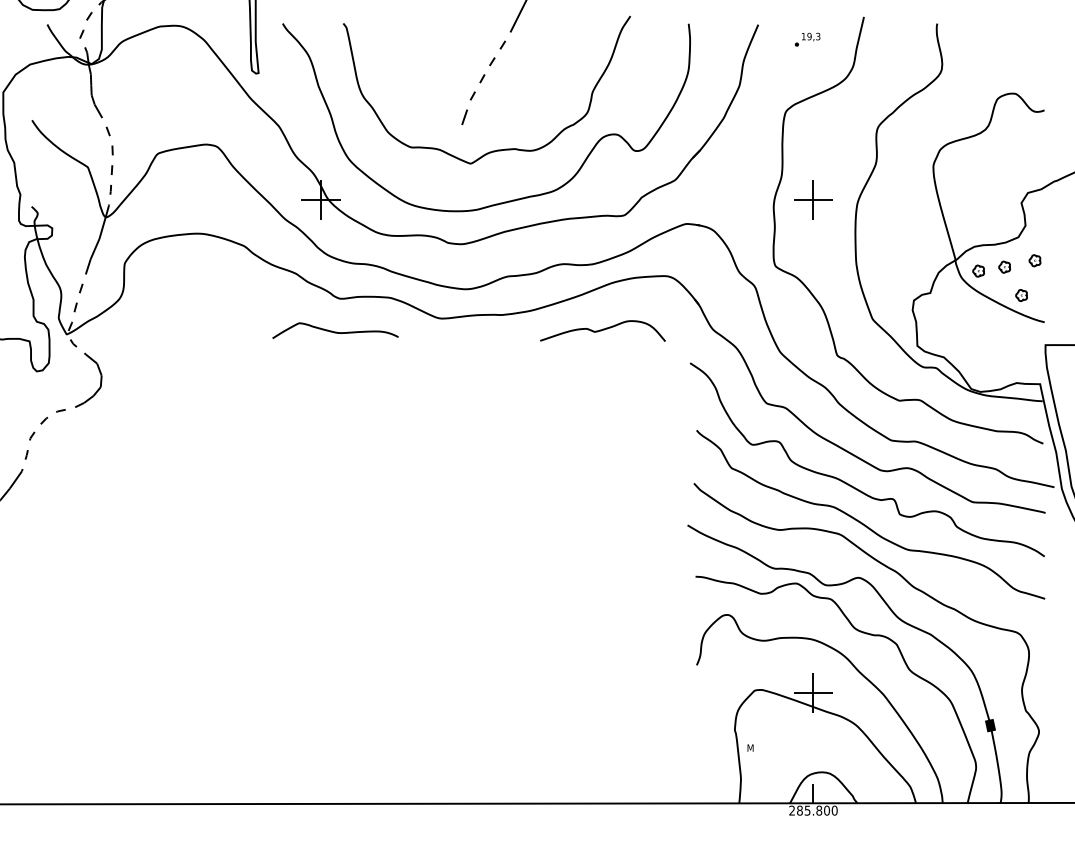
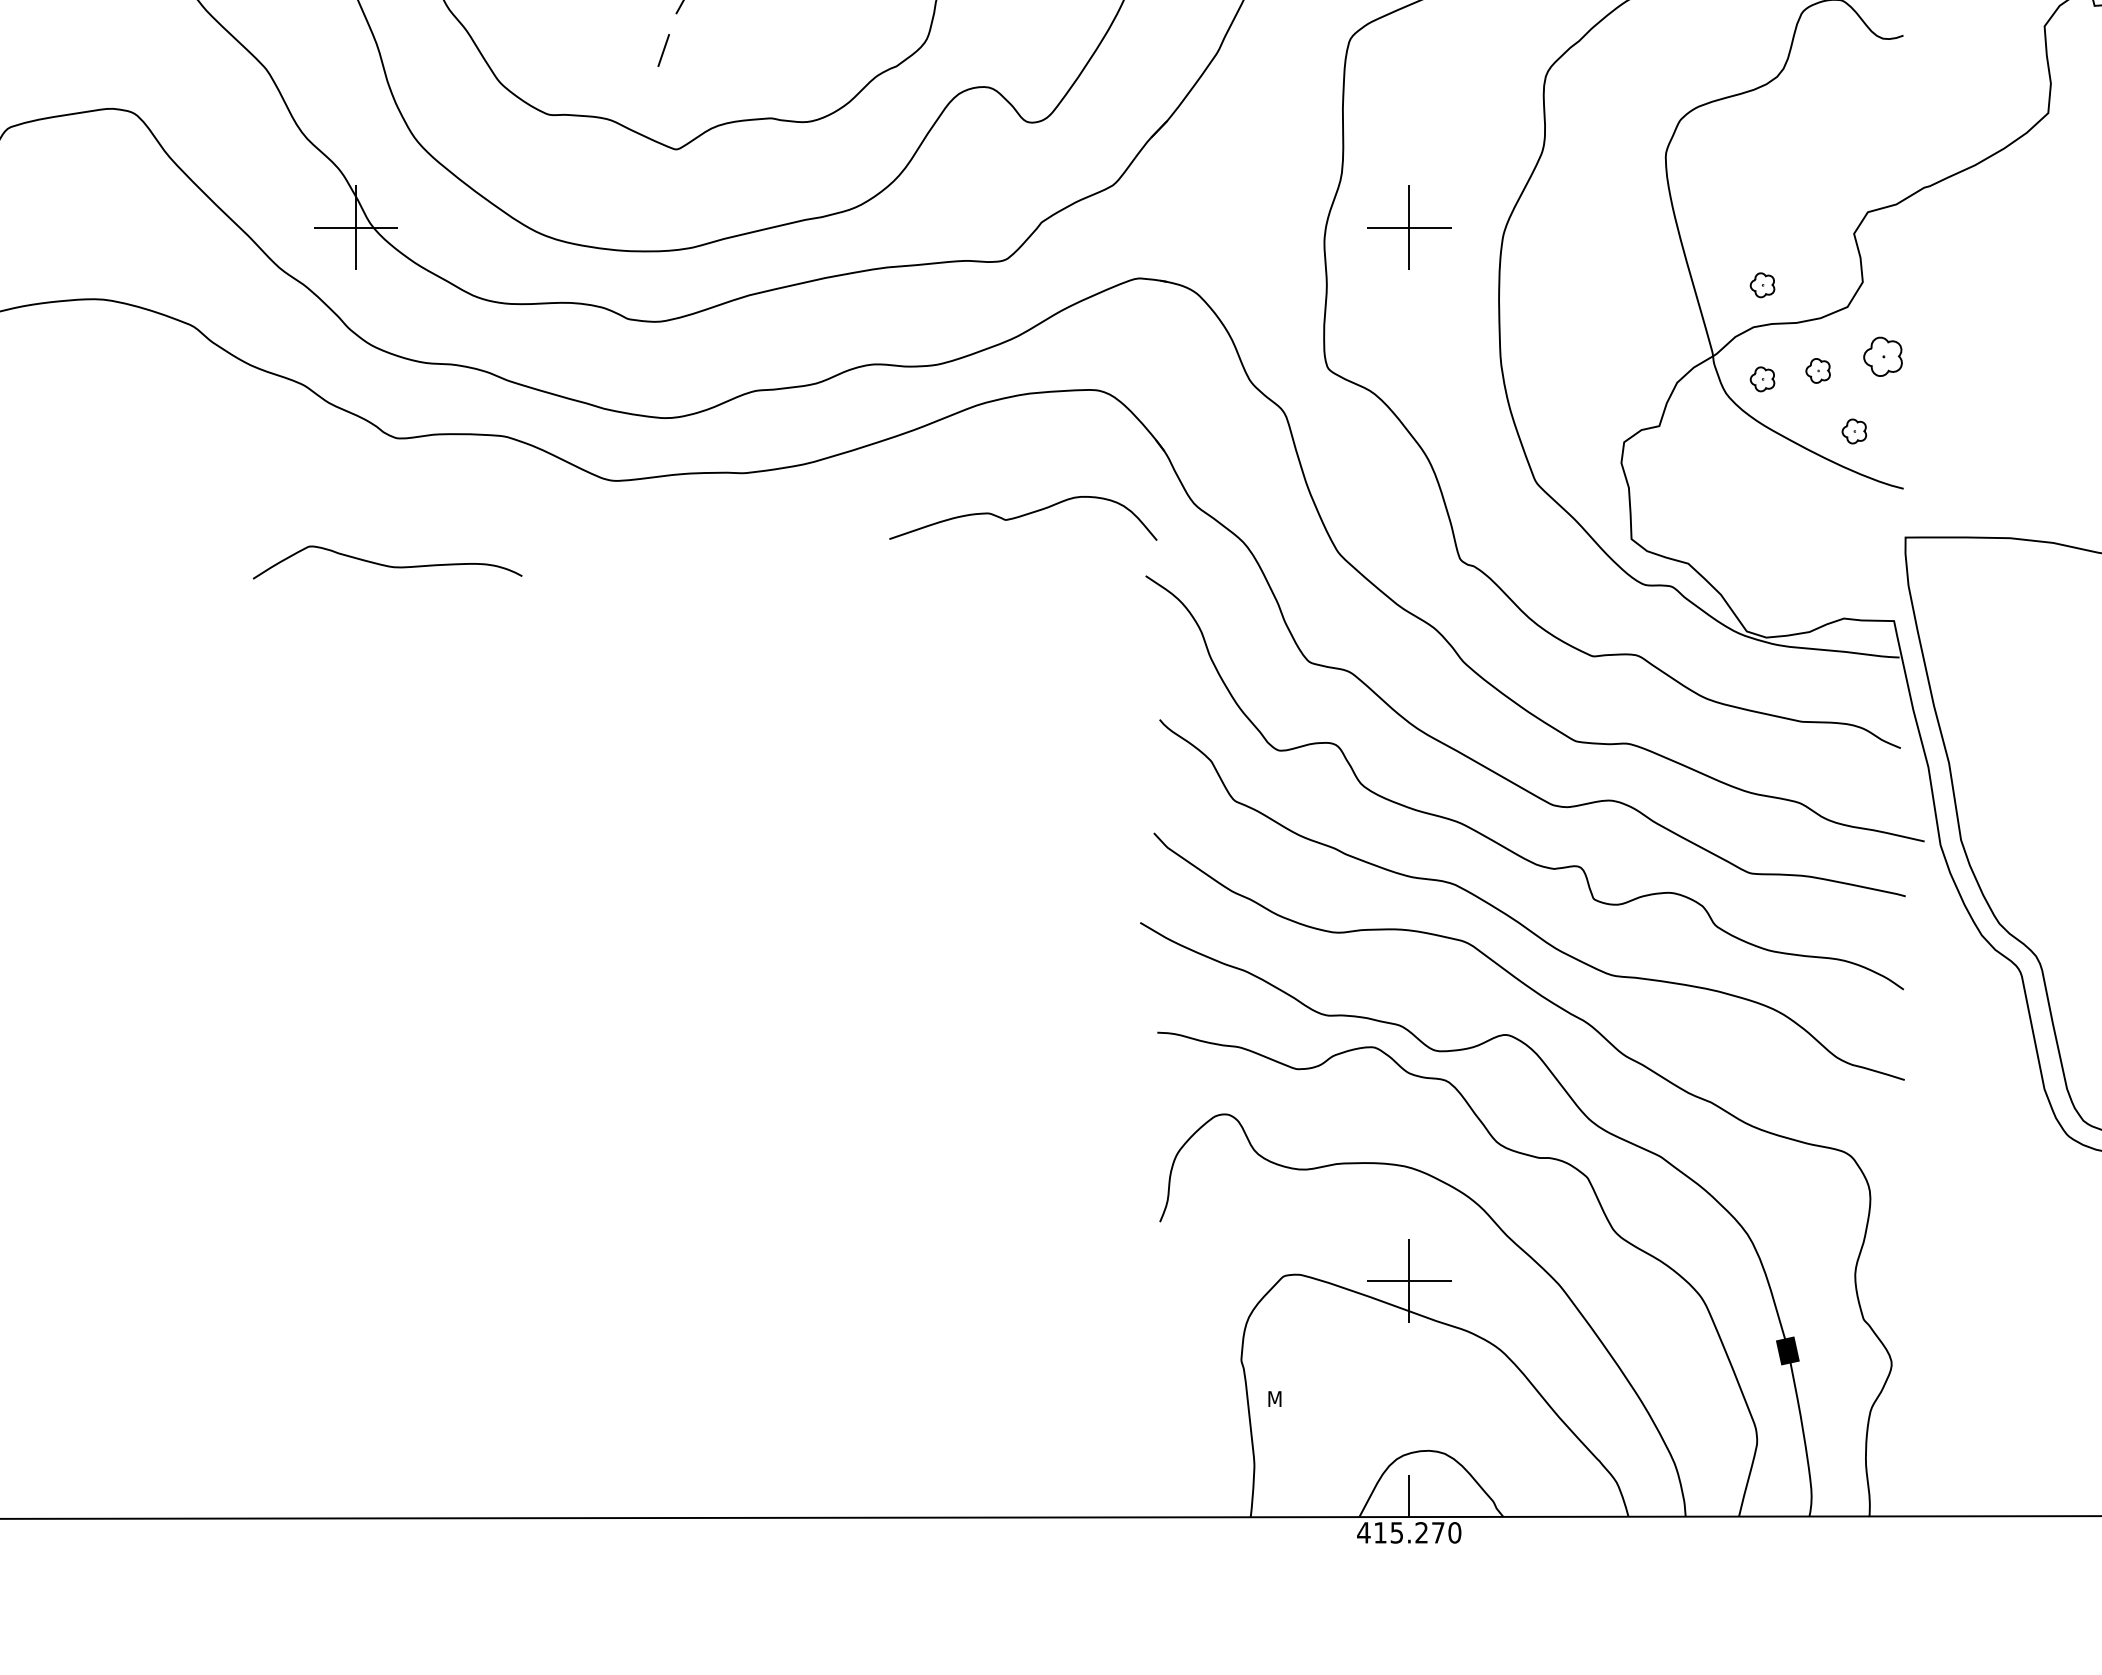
part: (978, 226) -> (1762, 283), added
part: (1034, 260) -> (1881, 356), size x1.6
curve: (602, 330) -> (1022, 516), moved
curve: (335, 331) -> (387, 563), moved
text: (809, 810) -> (1400, 1532), 285.800 -> 415.270

